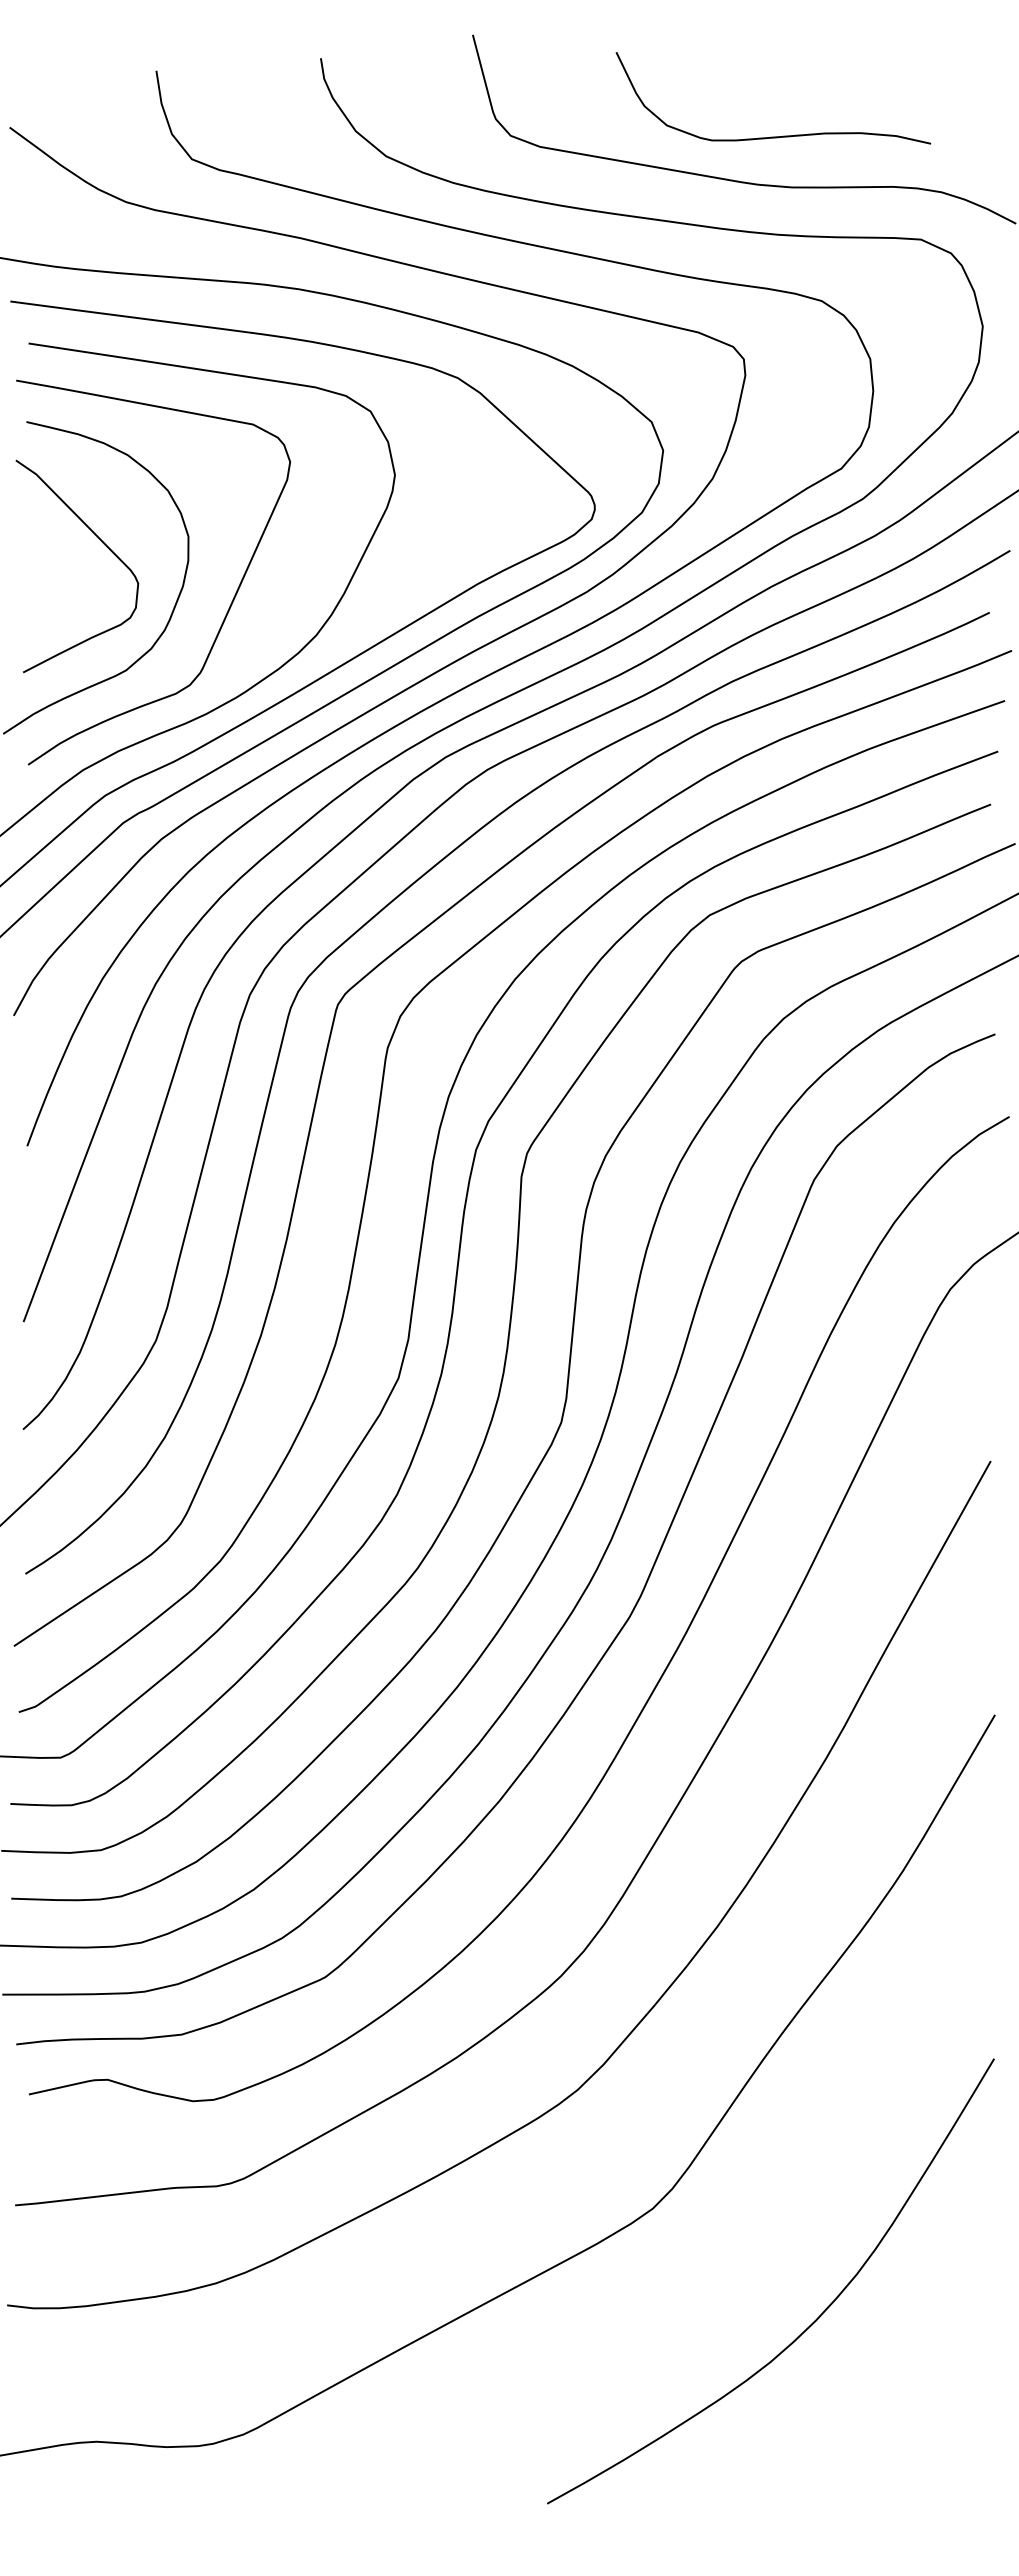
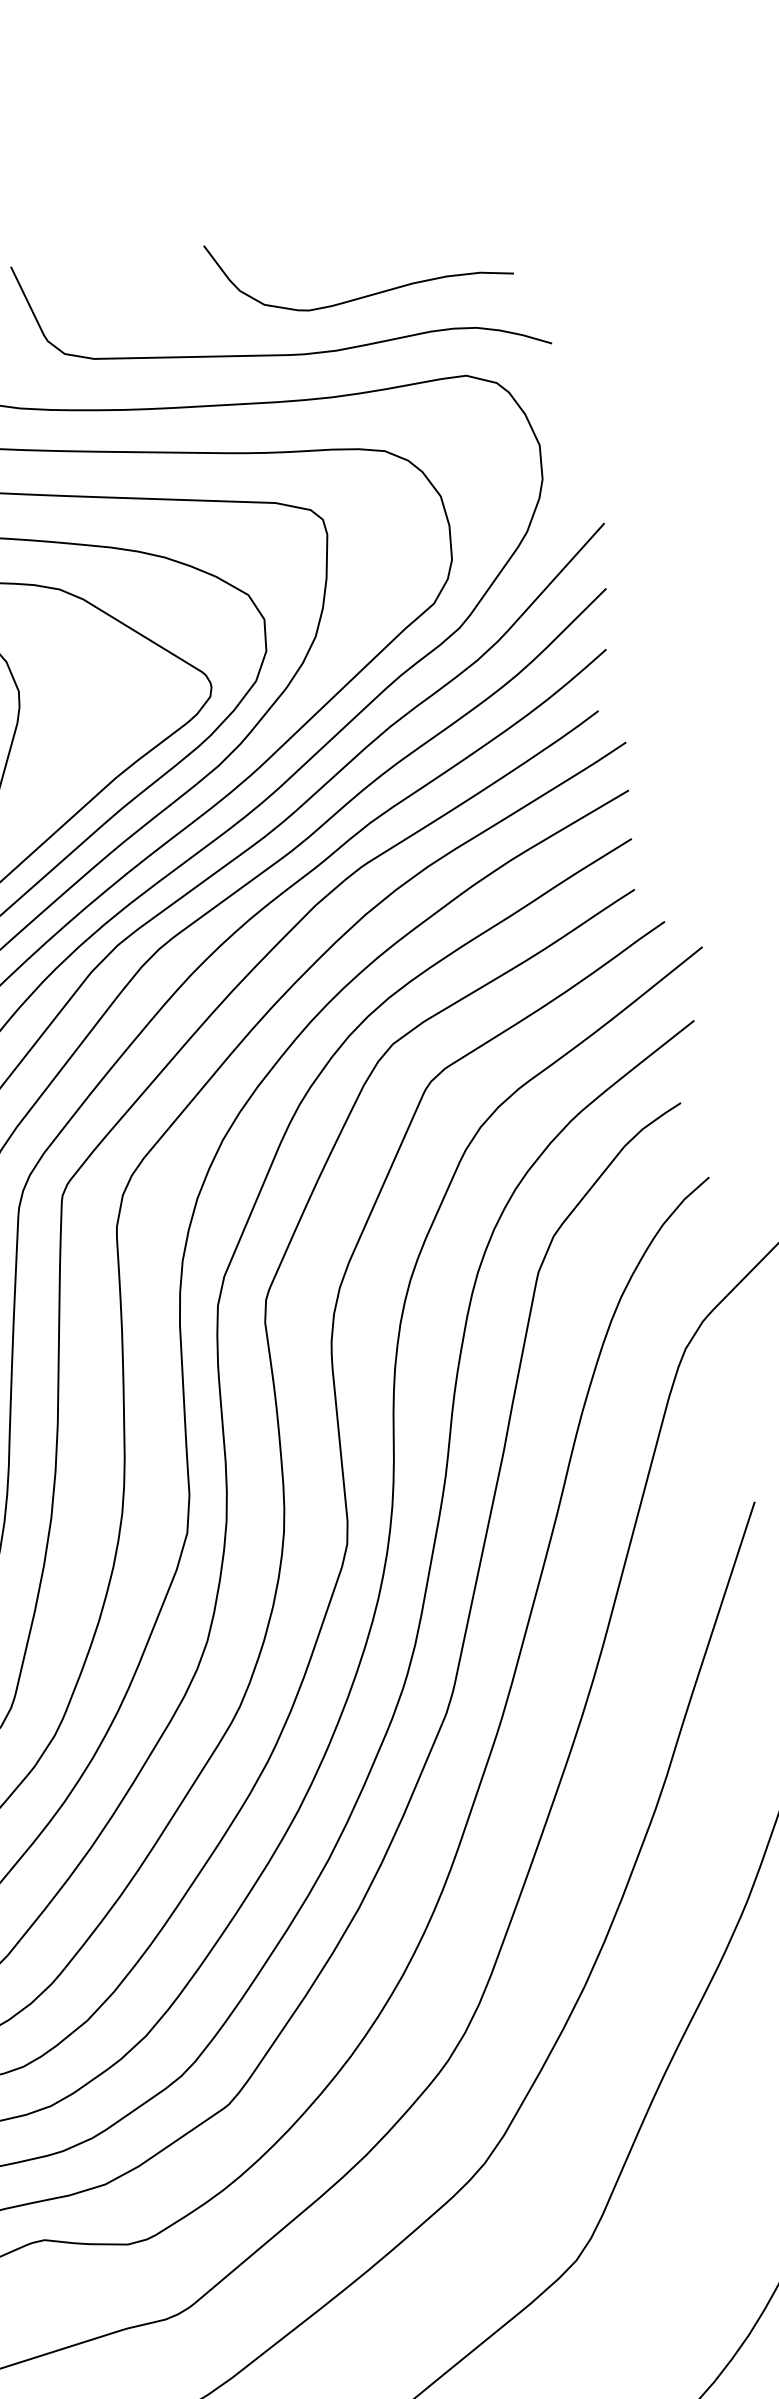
curve: (773, 136) -> (365, 295), moved

